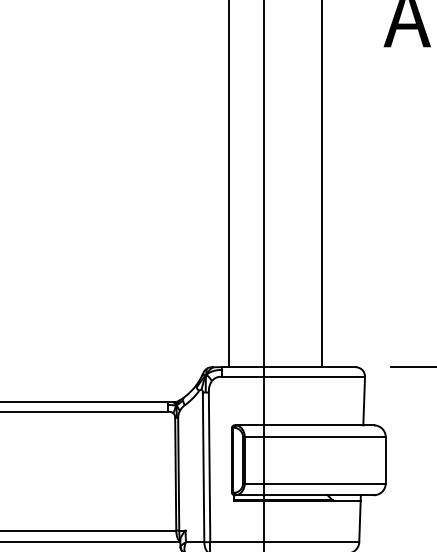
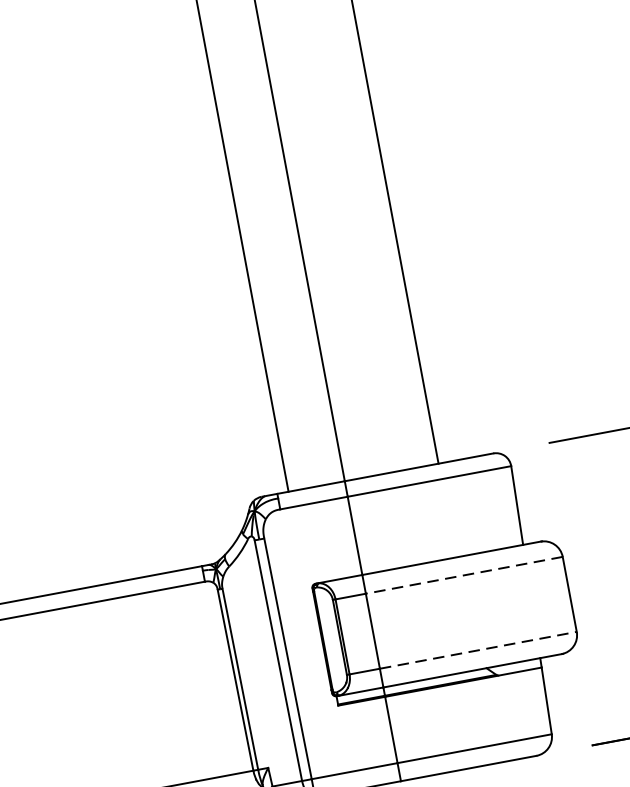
line: (324, 437) -> (464, 576), solid -> dashed
line: (325, 483) -> (479, 649), solid -> dashed

